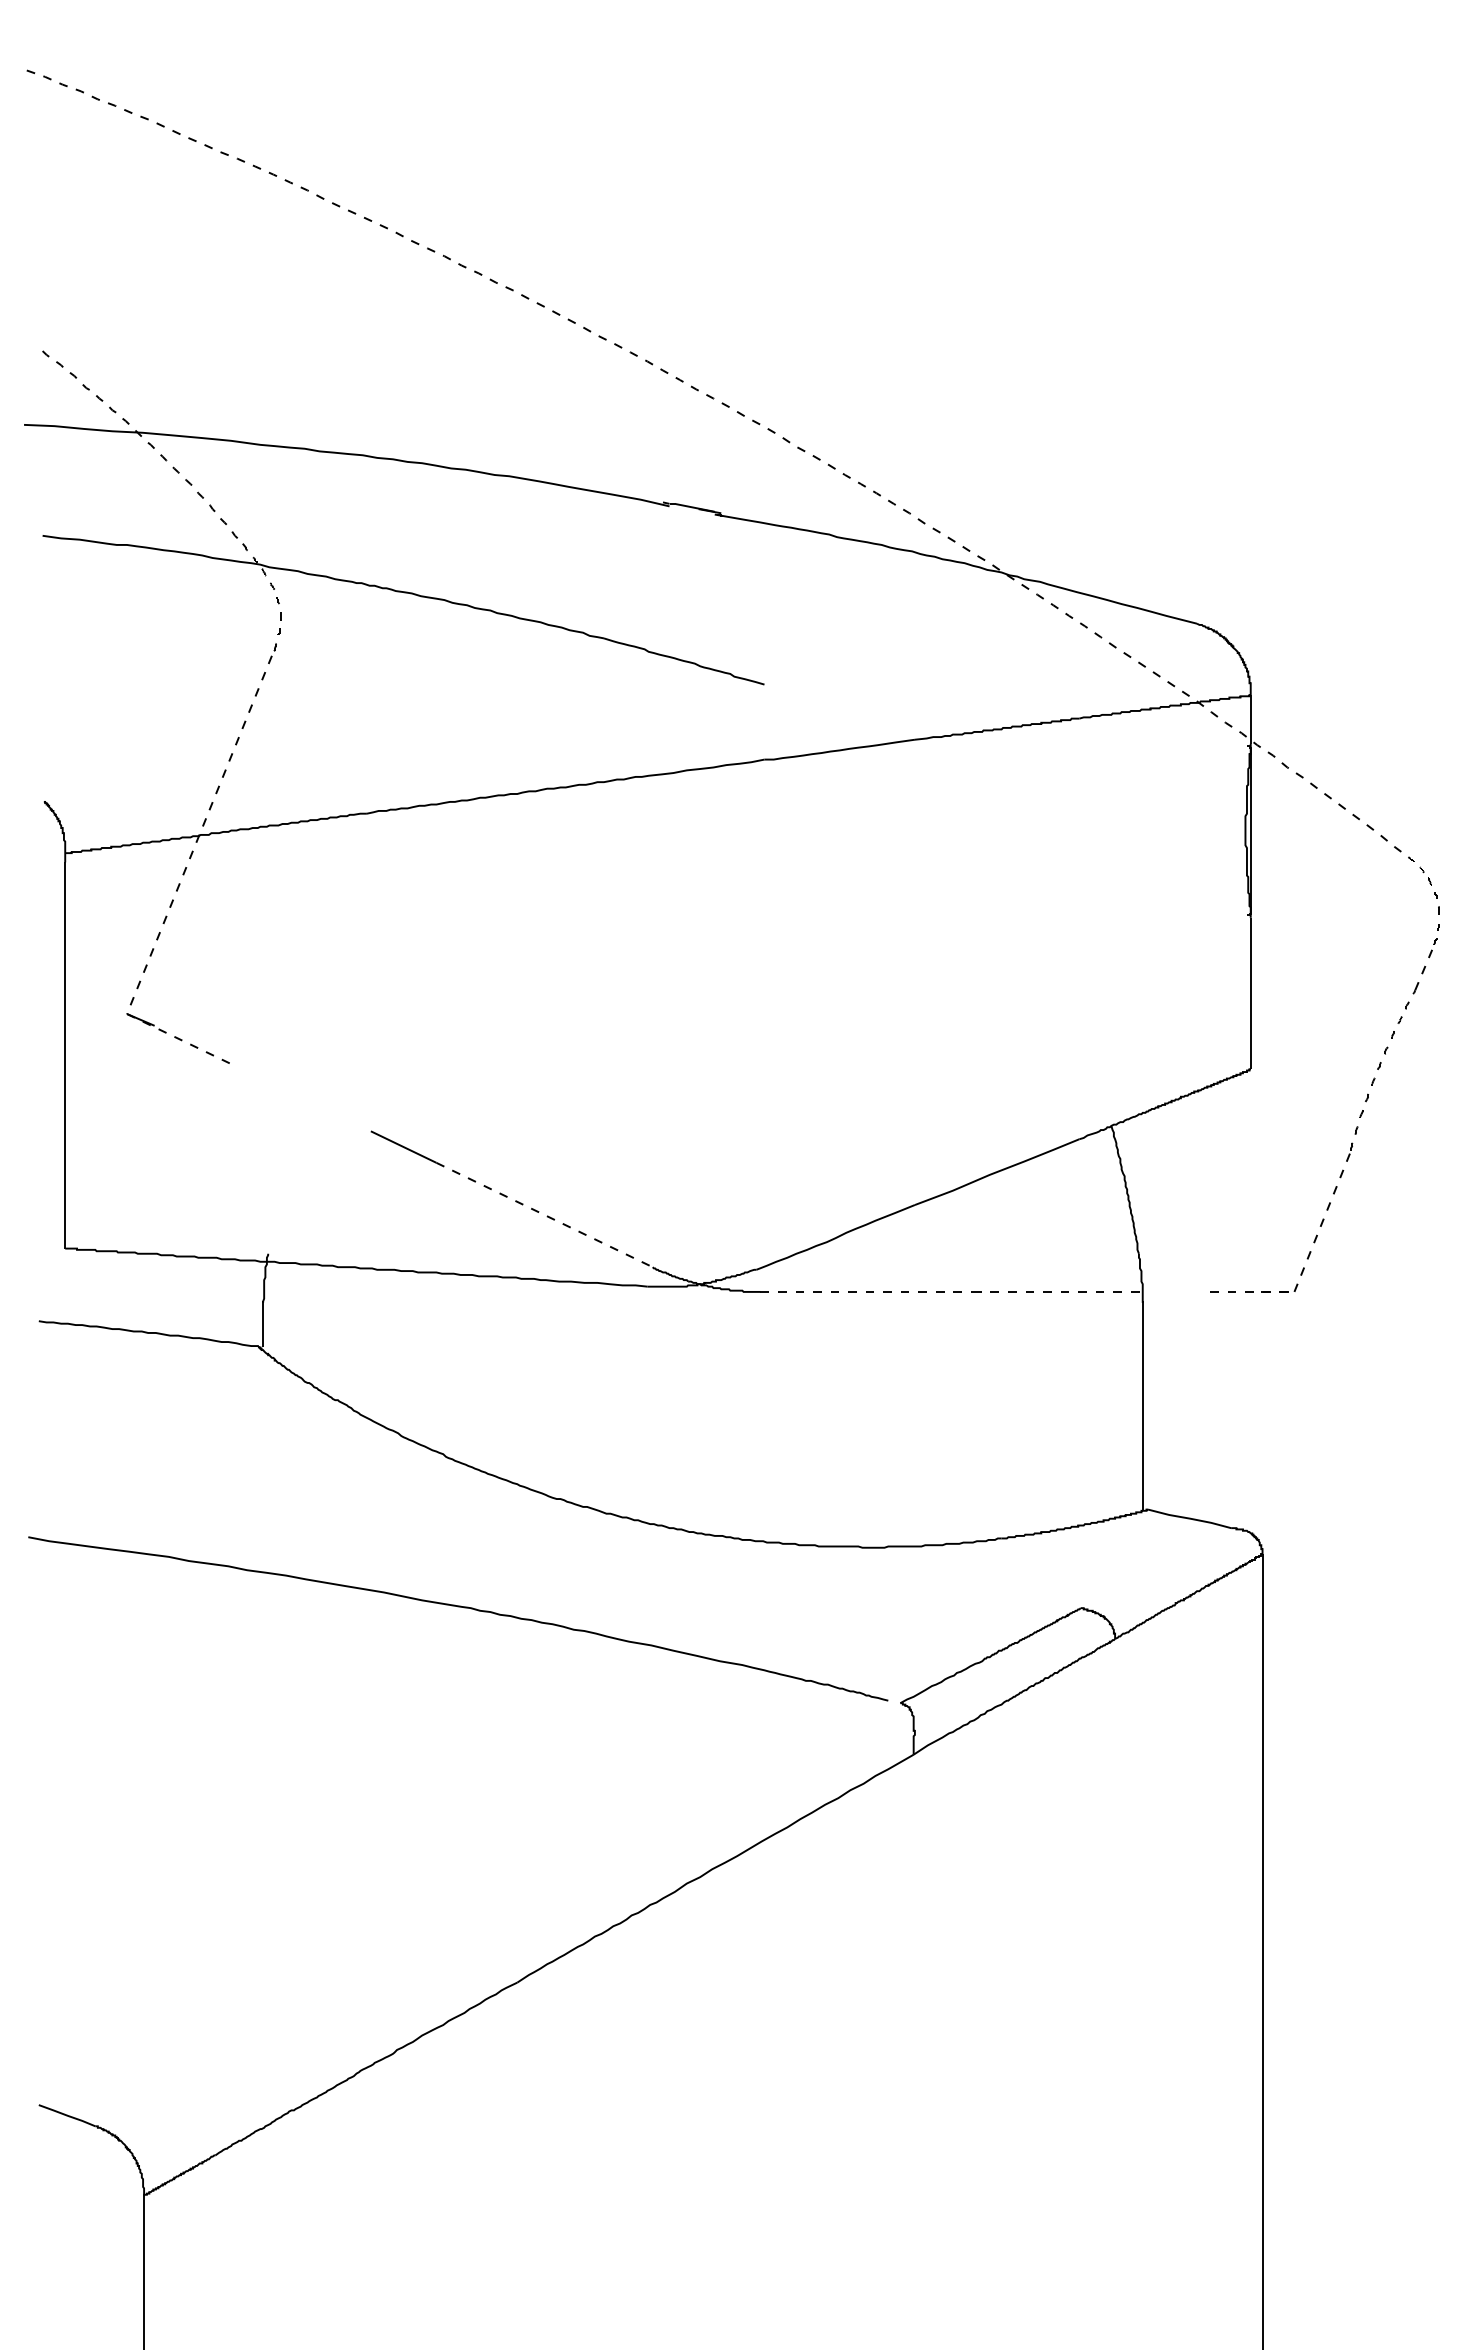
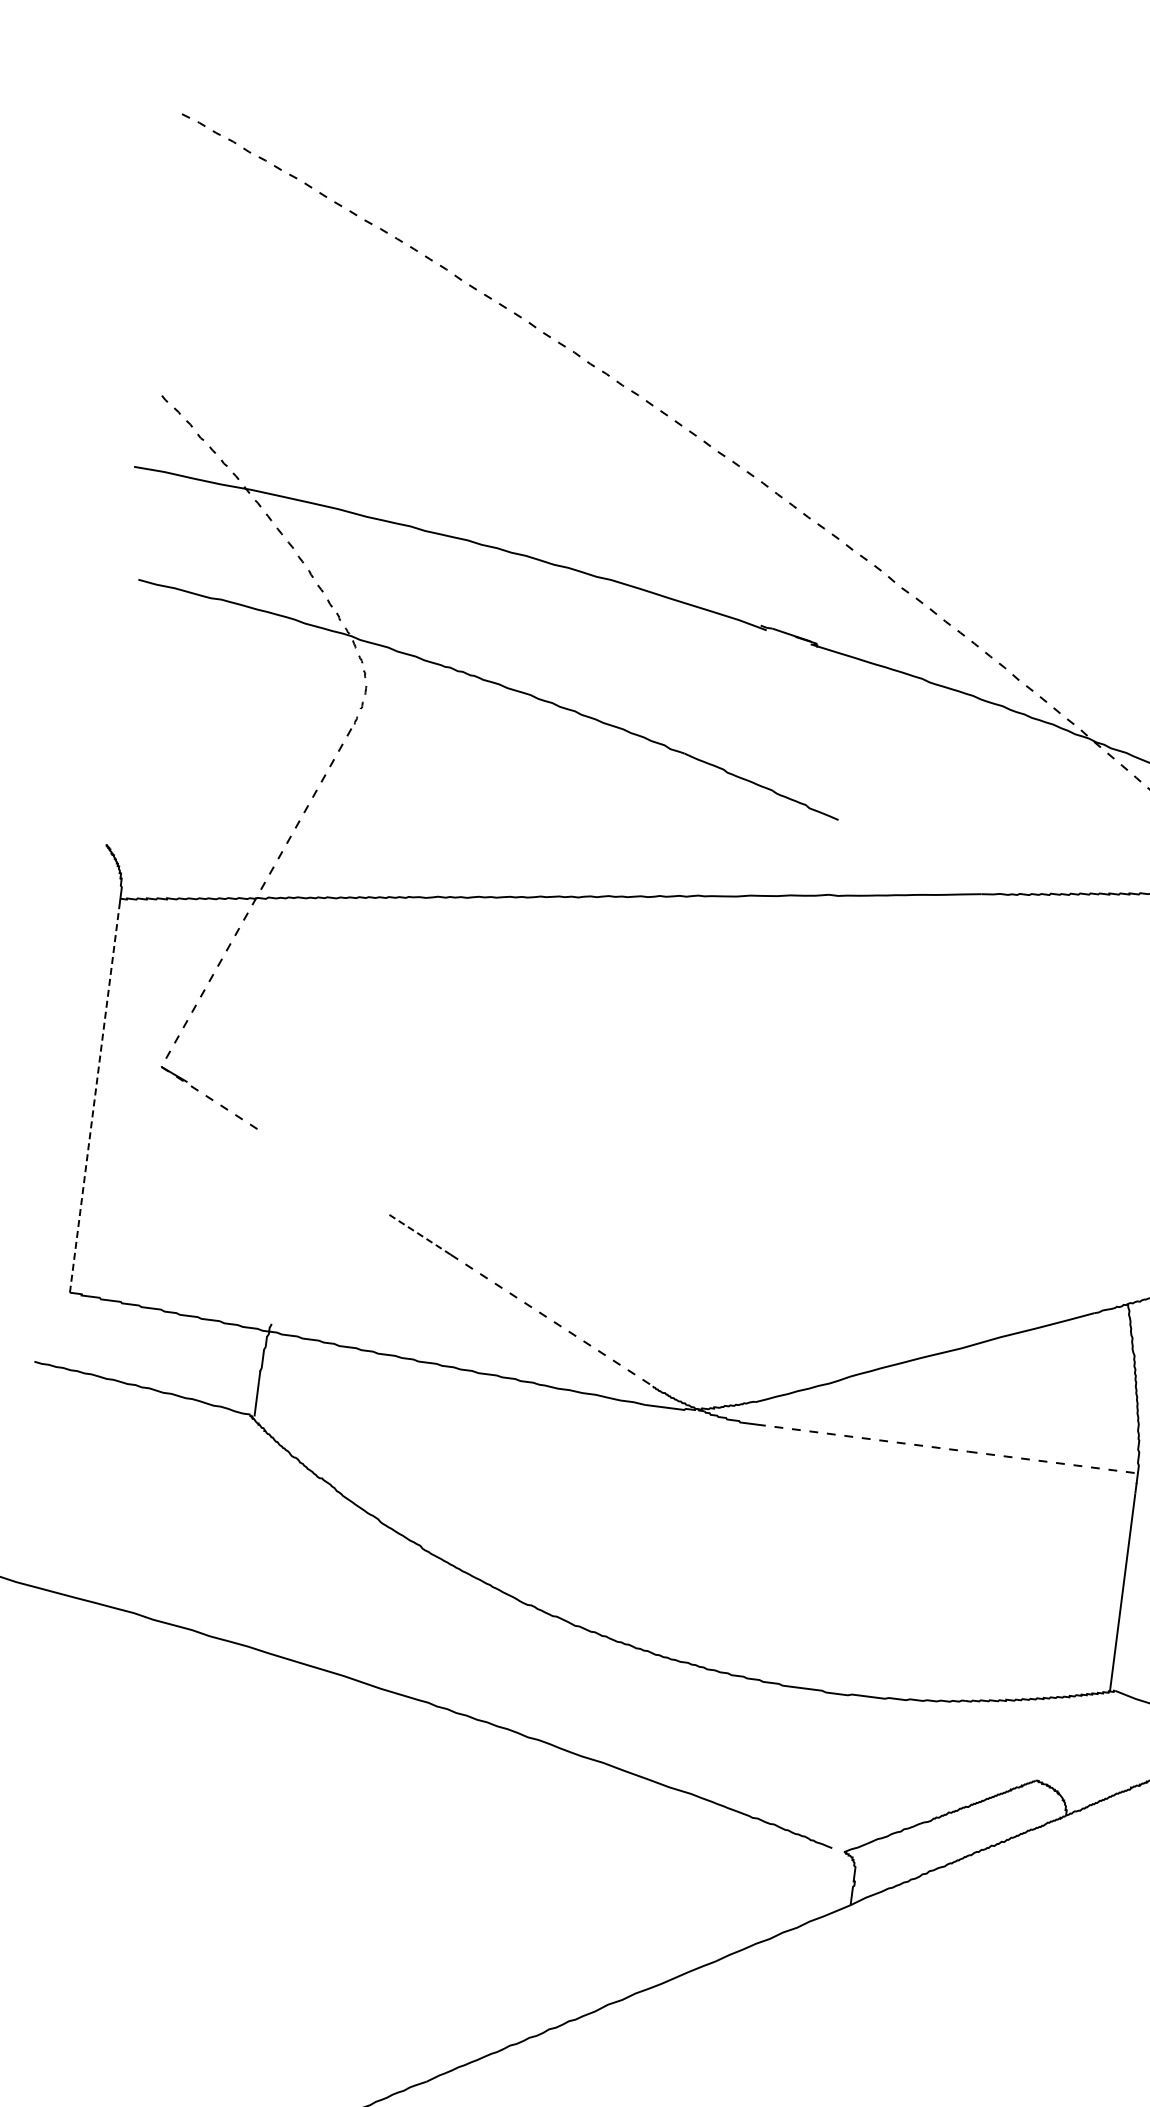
line: (65, 1055) -> (94, 1100), solid -> dashed
line: (404, 1147) -> (420, 1235), solid -> dashed

